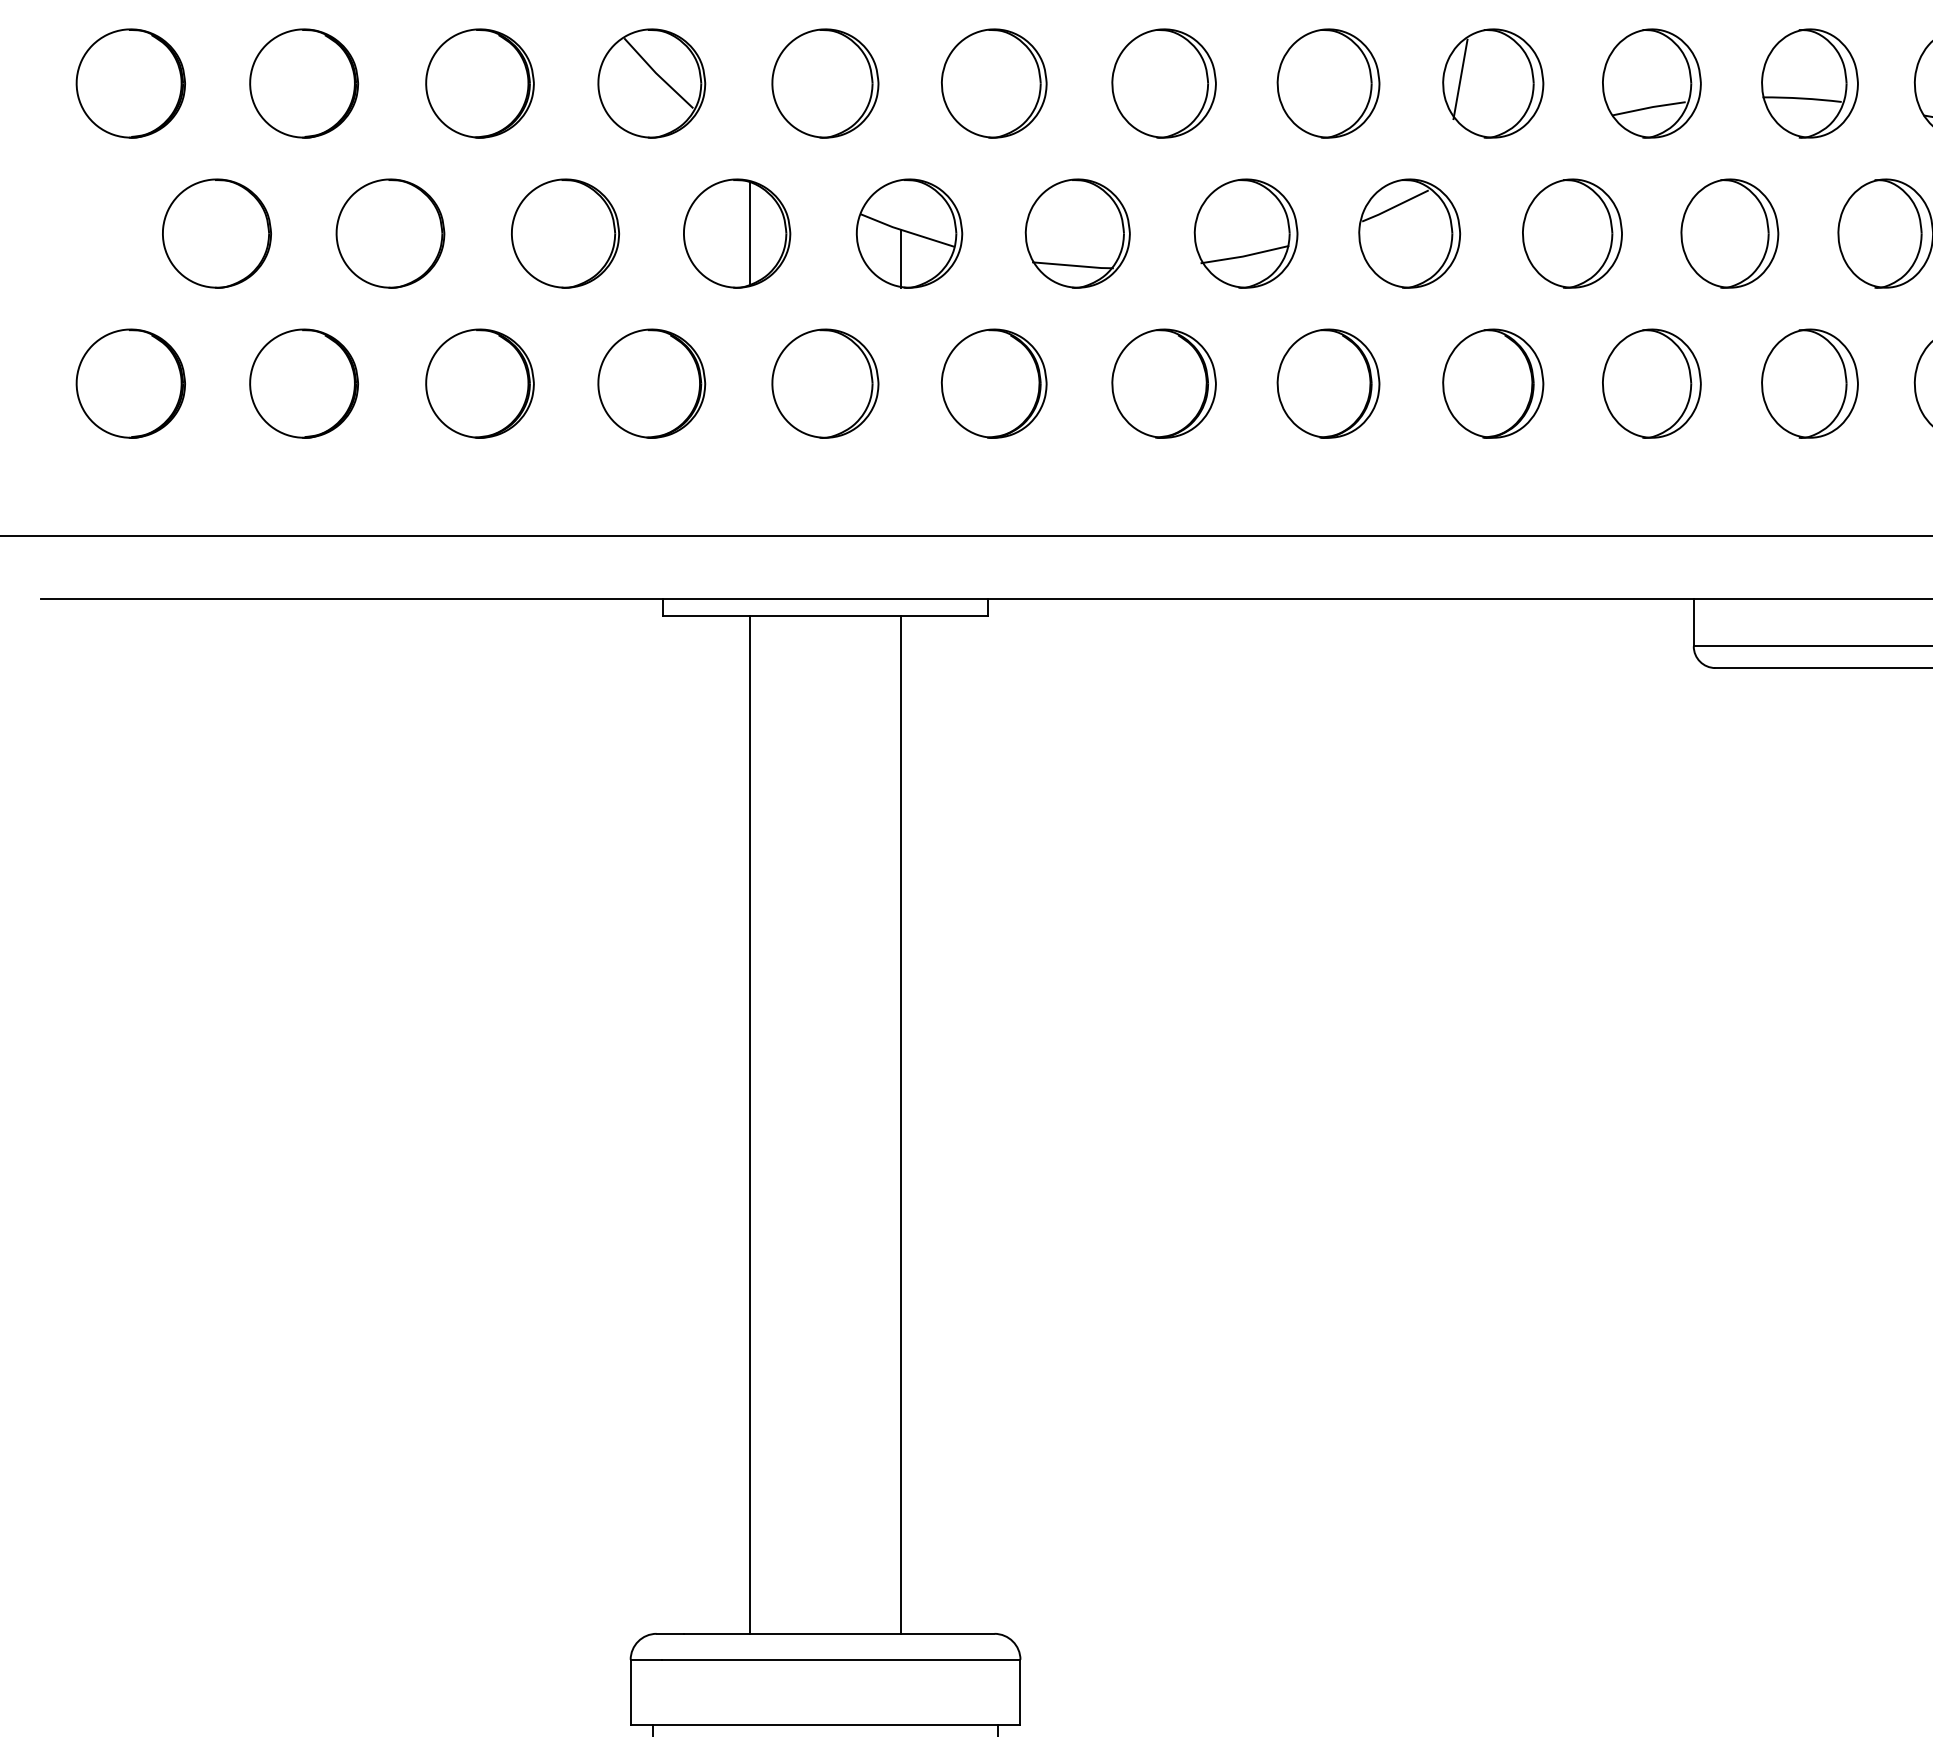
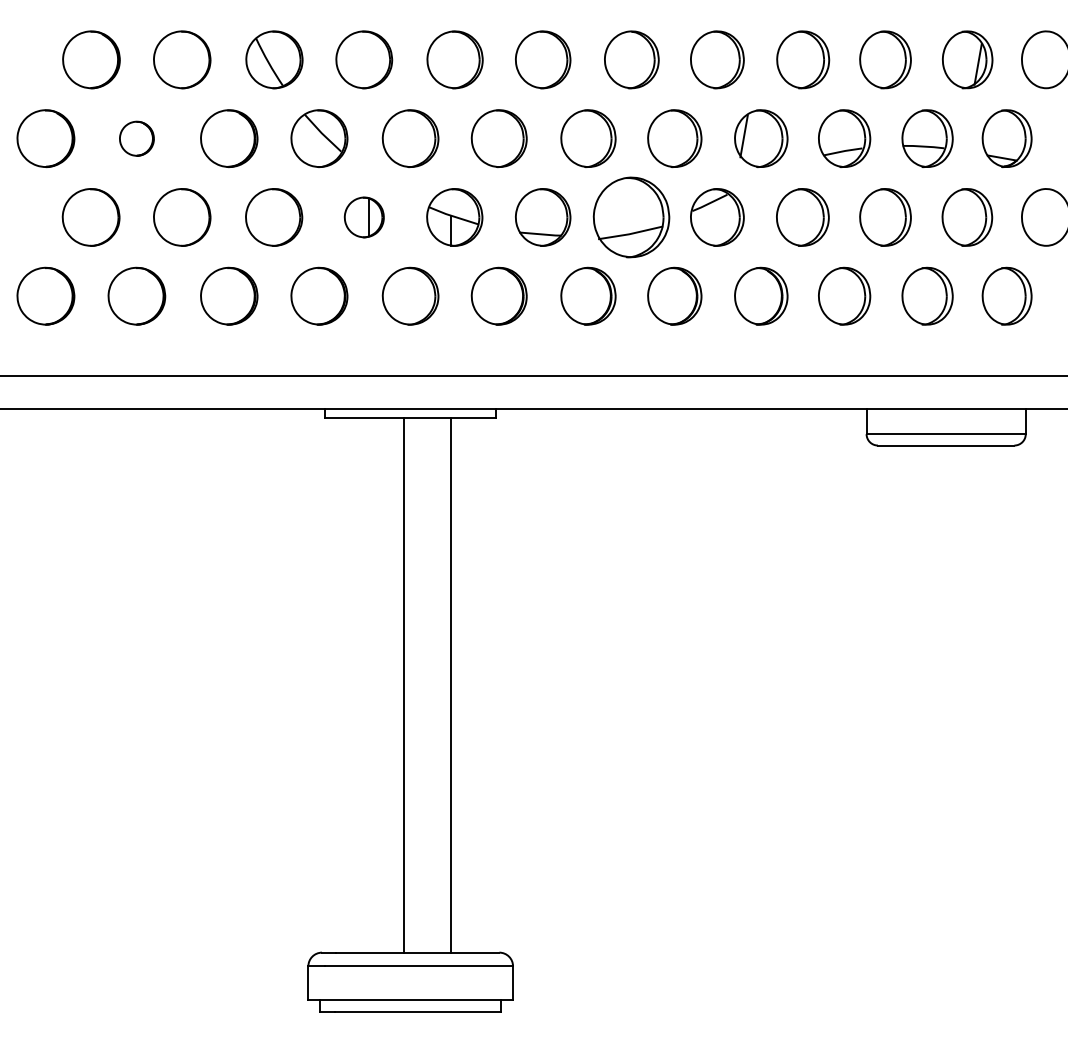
part: (303, 83) -> (136, 138), size x0.6
part: (737, 233) -> (364, 217), size x0.7
part: (1246, 233) -> (631, 217), size x1.4
line: (748, 1125) -> (403, 685), moved

